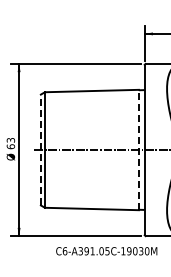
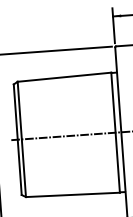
line: (40, 149) -> (17, 139), dashed -> solid
line: (138, 149) -> (115, 132), dashed -> solid

